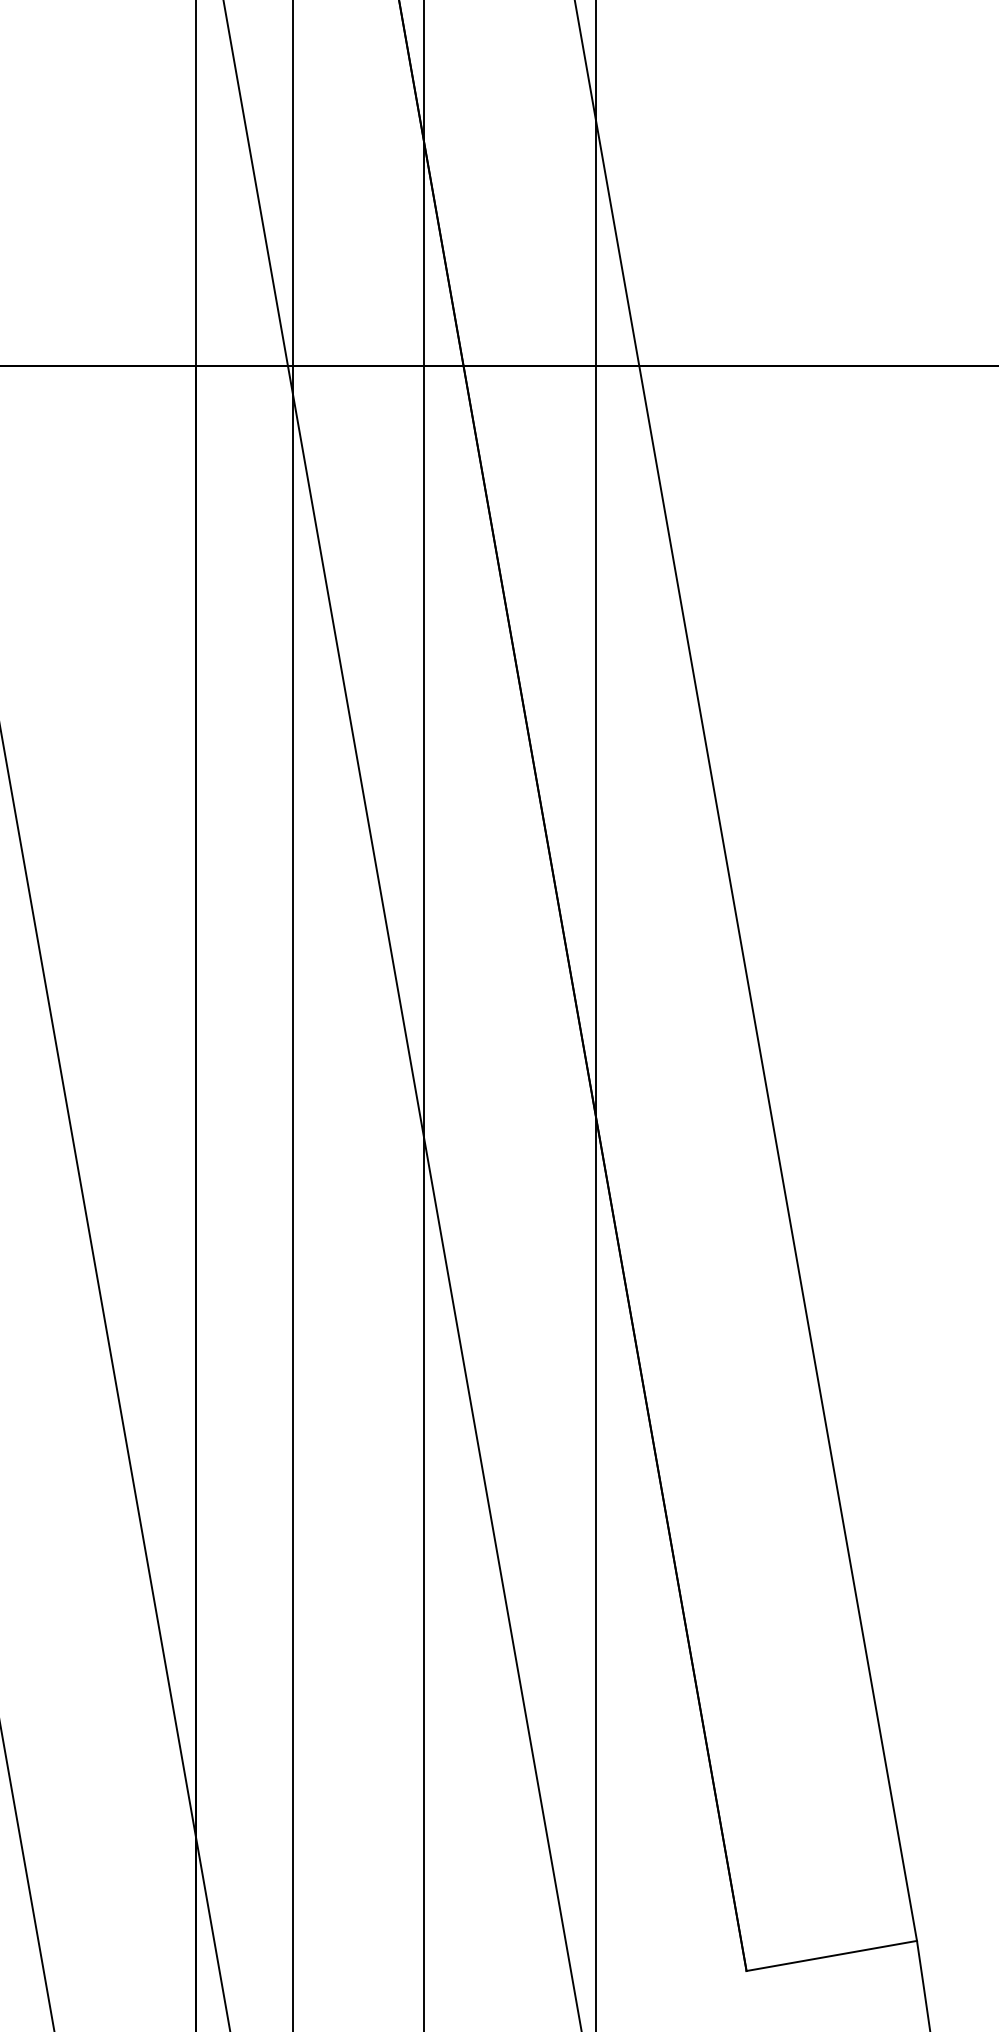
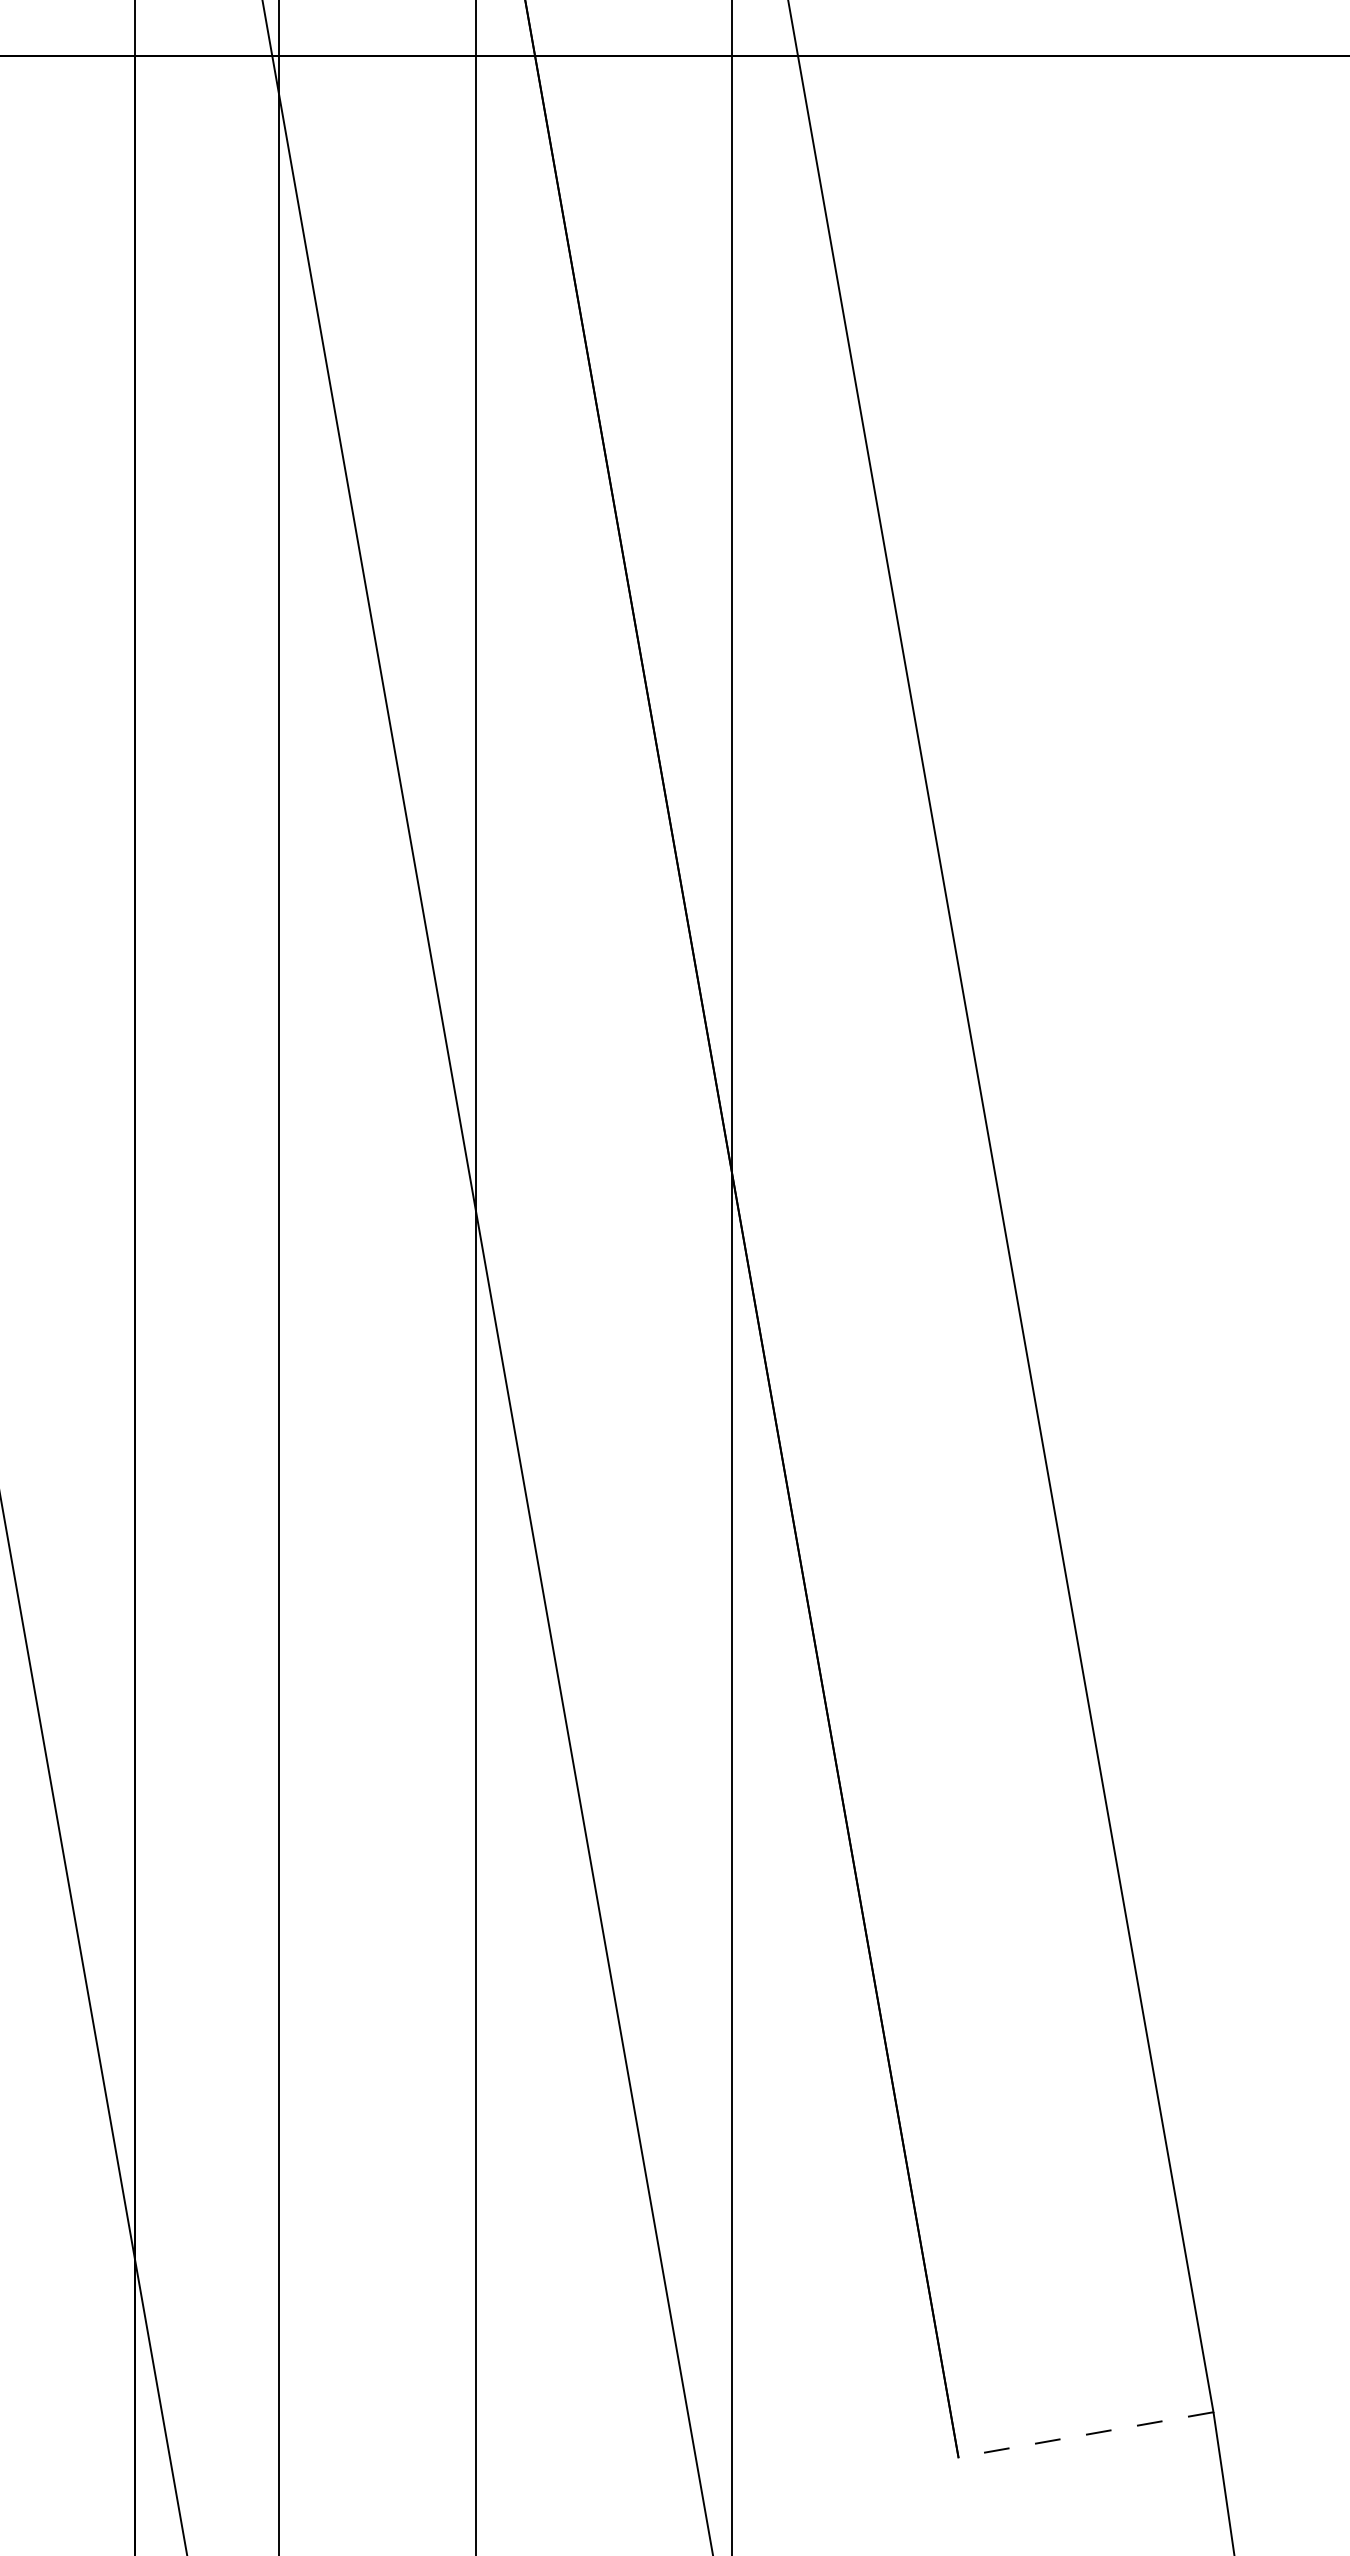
line: (831, 1955) -> (1085, 2434), solid -> dashed

